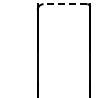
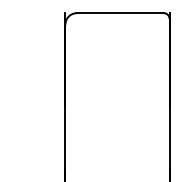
line: (65, 4) -> (120, 13), dashed -> solid

